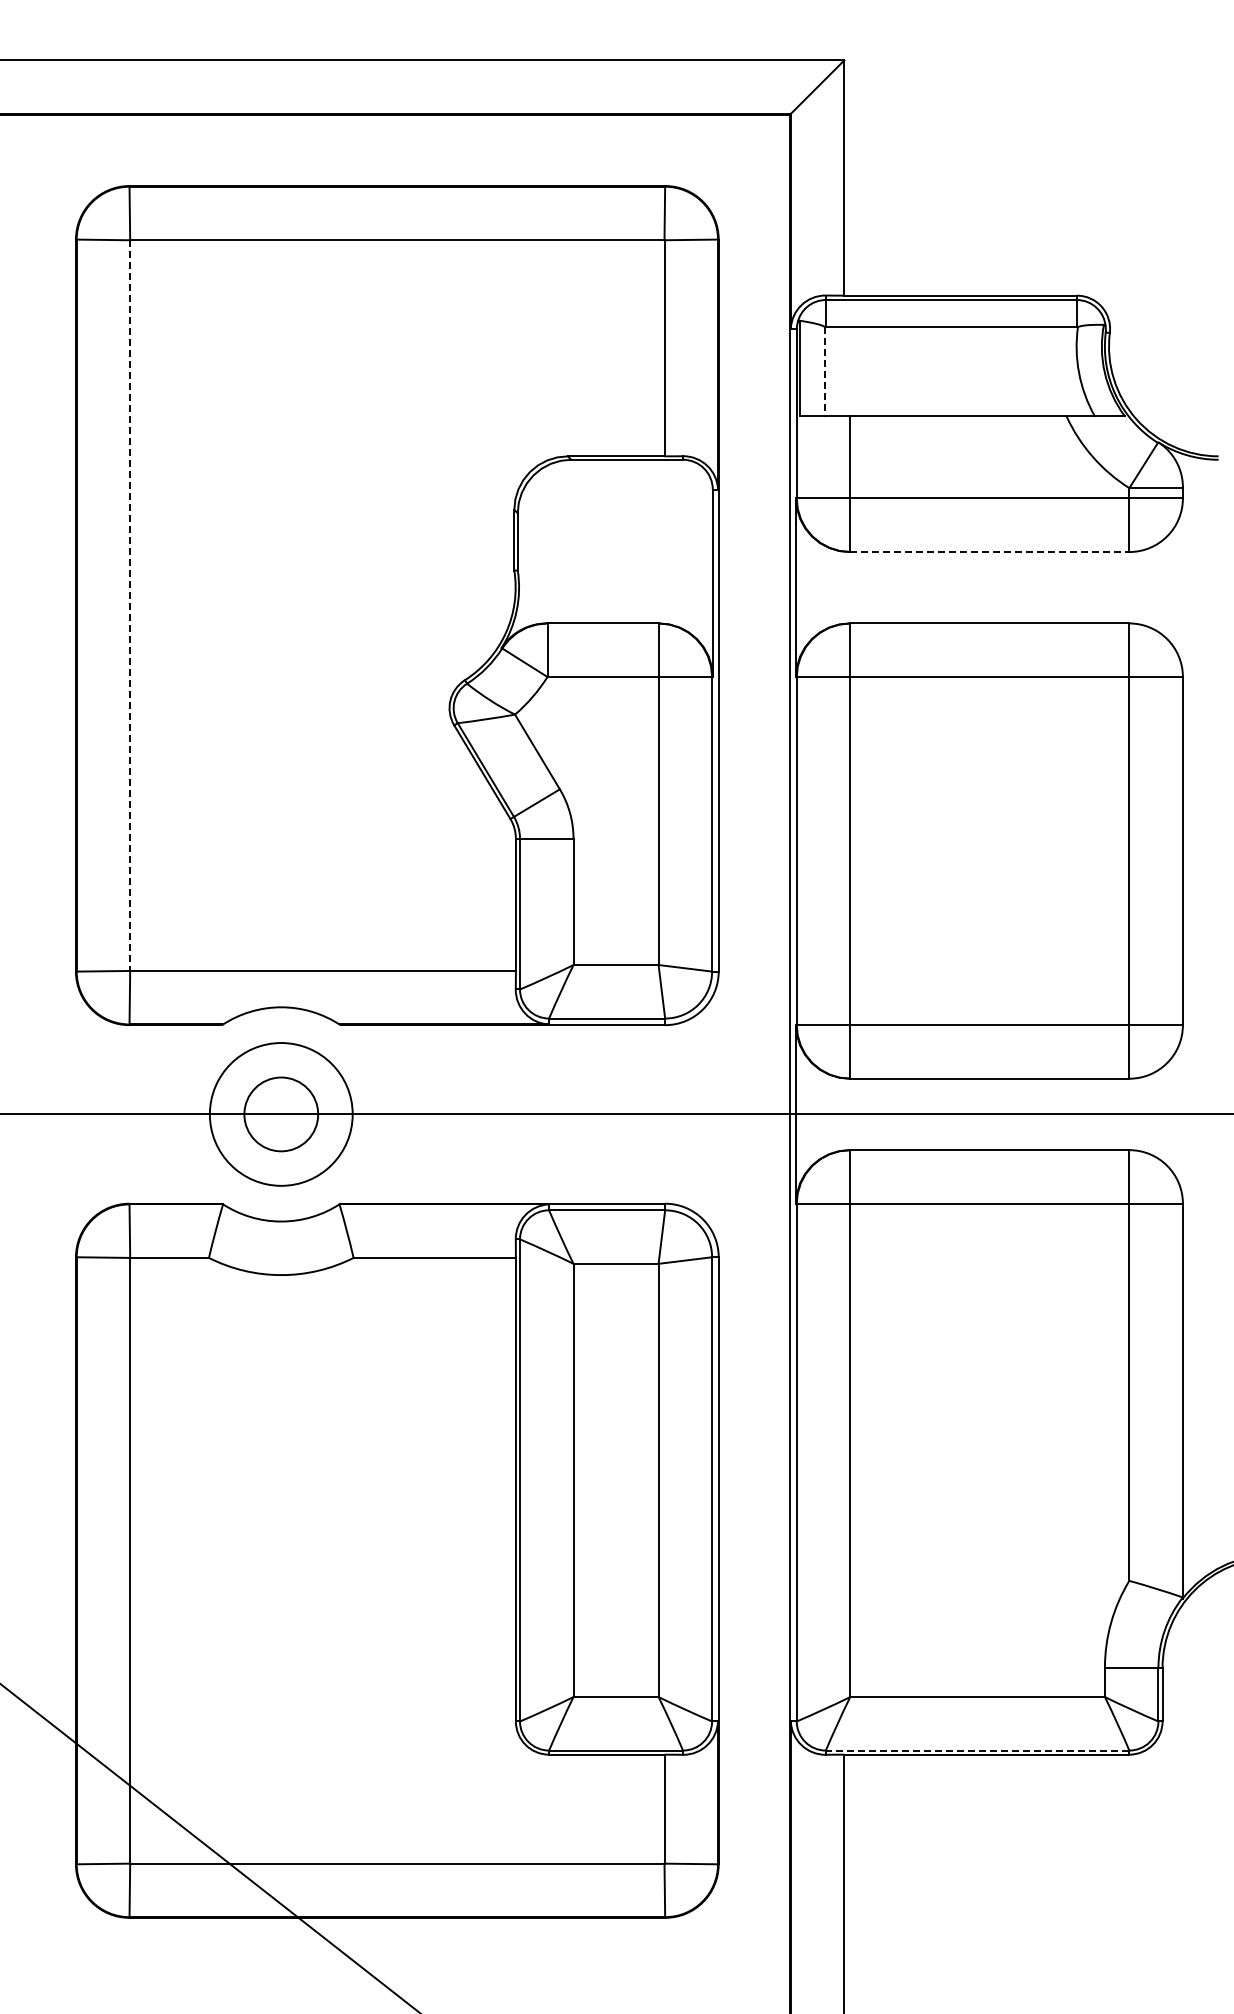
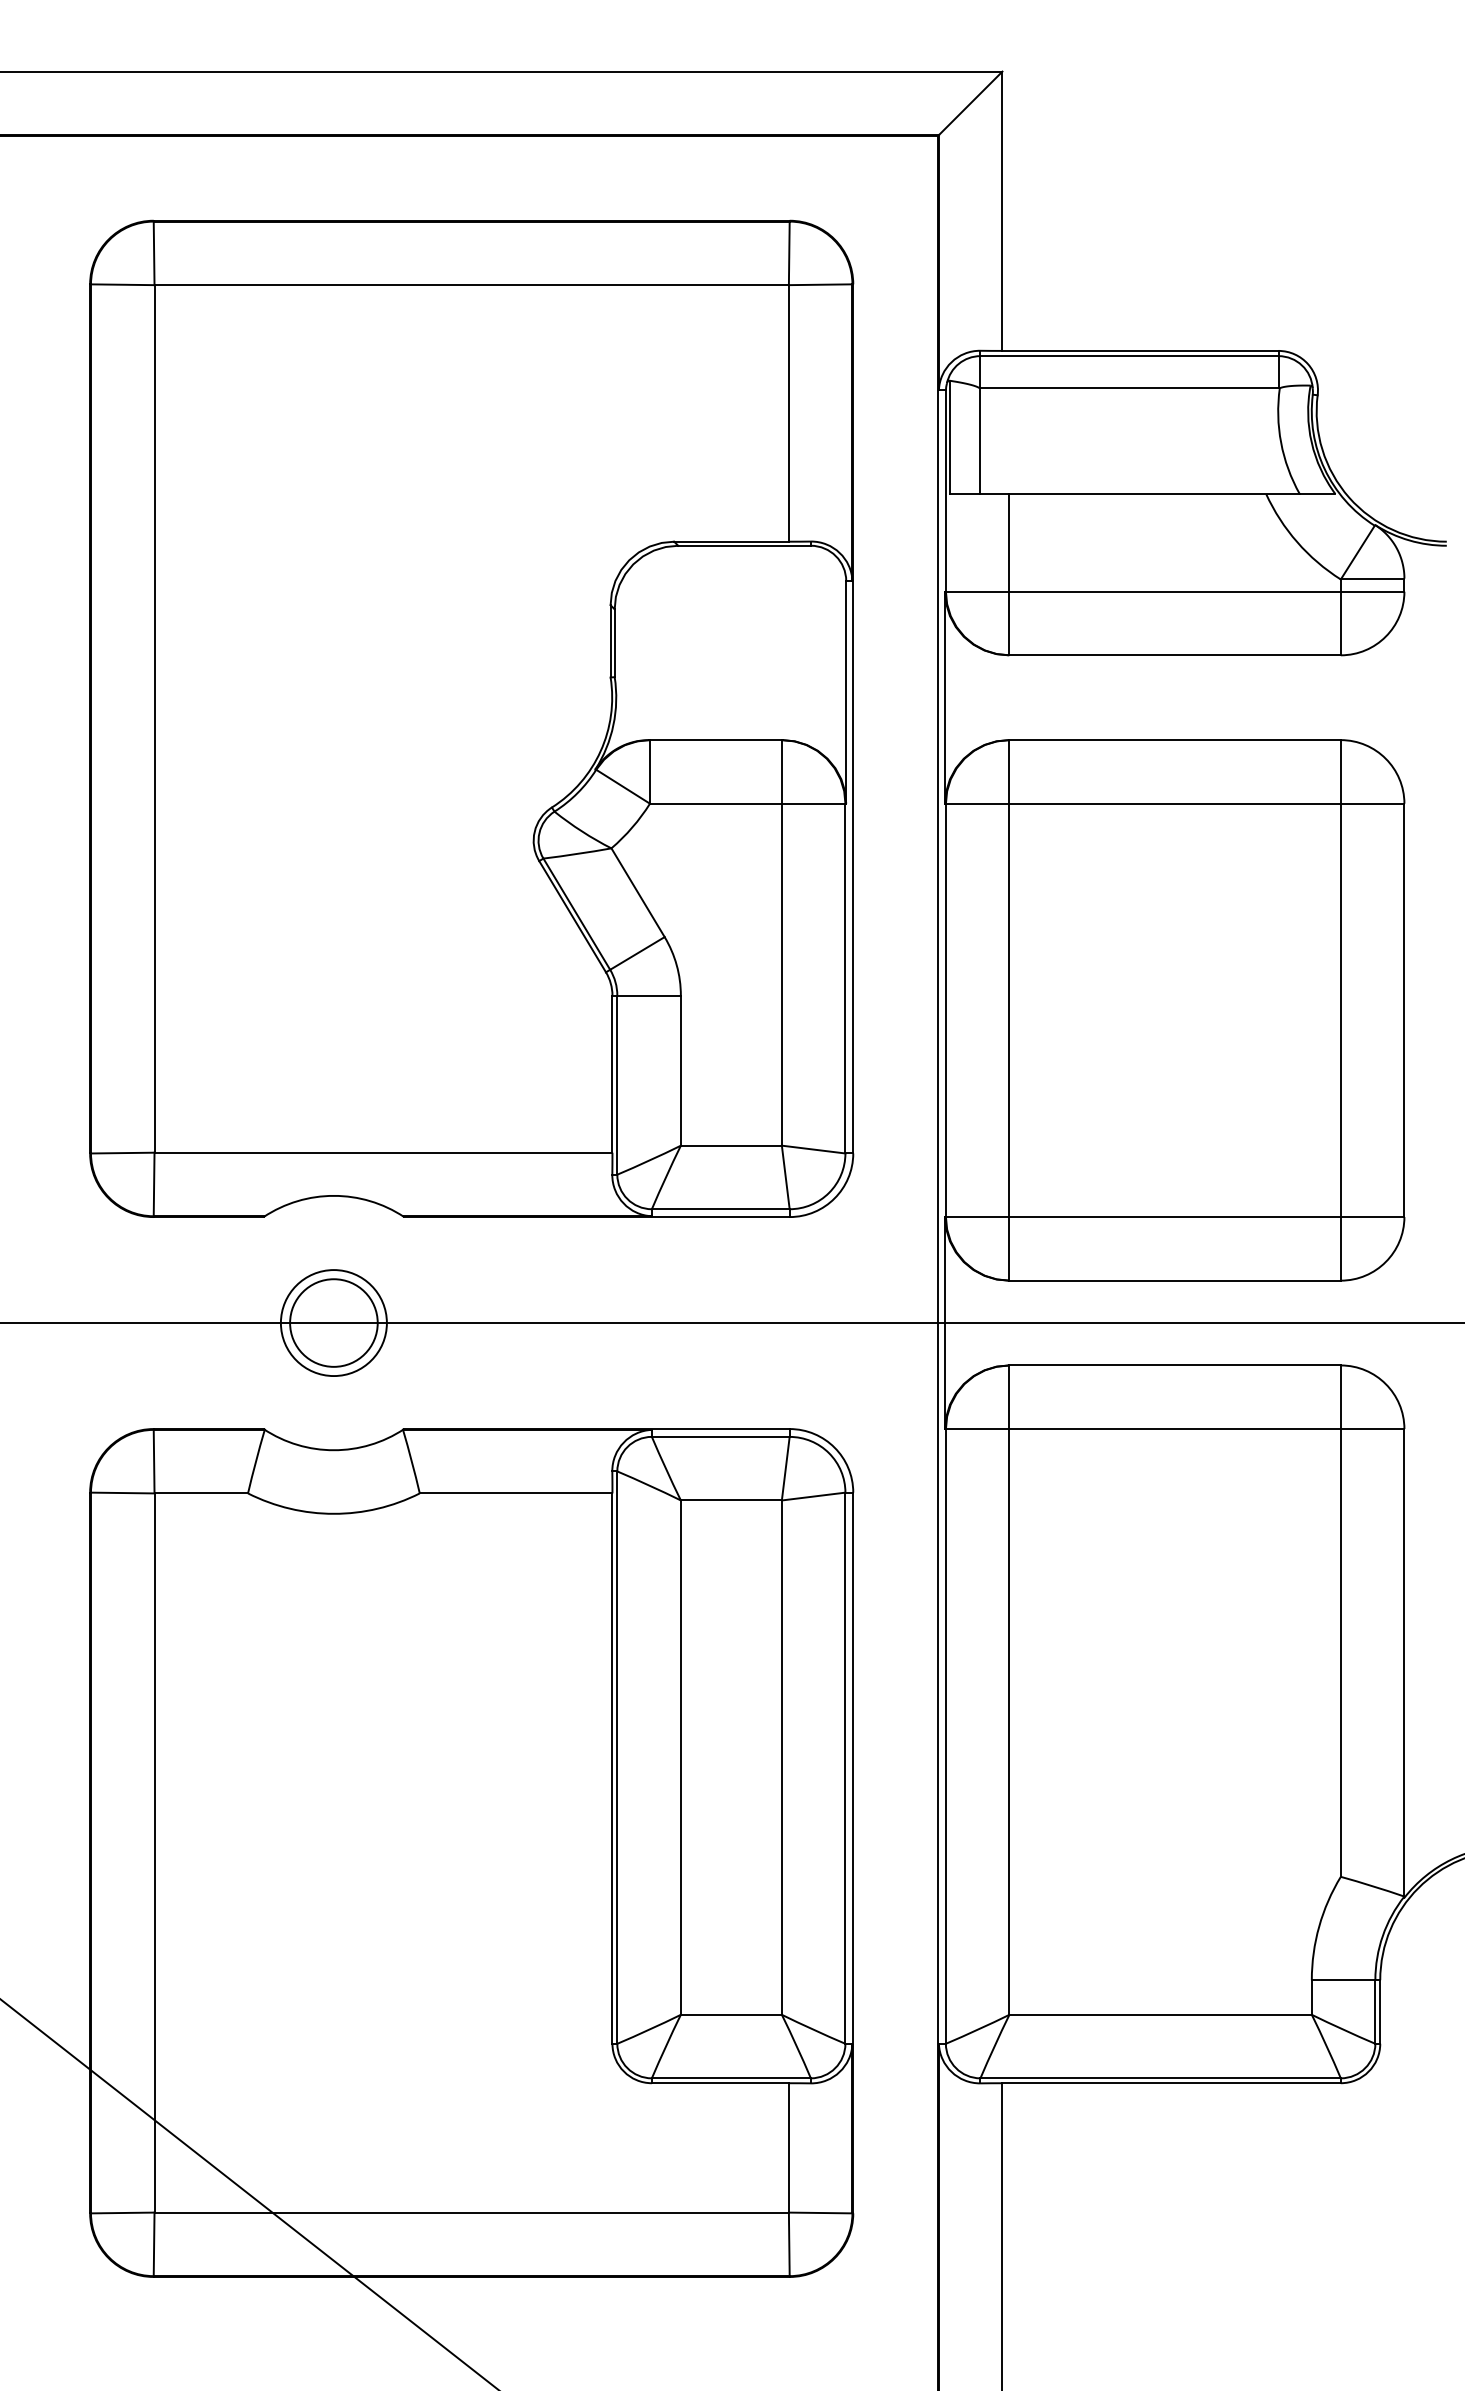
line: (825, 371) -> (980, 440), dashed -> solid
line: (989, 552) -> (1174, 655), dashed -> solid
line: (130, 606) -> (154, 719), dashed -> solid
circle: (280, 1114) -> (332, 1323), size x0.62
line: (977, 1750) -> (1160, 2078), dashed -> solid

